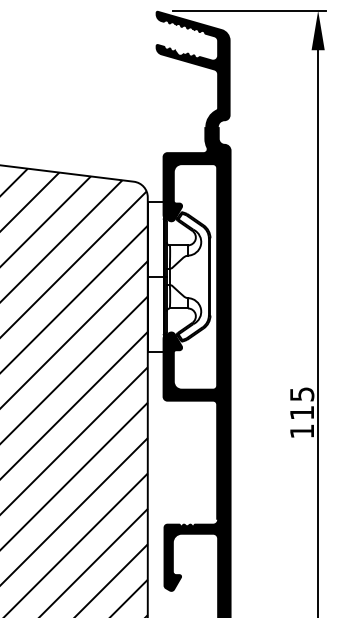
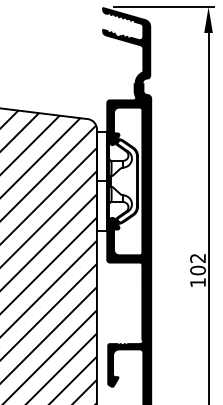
text: (302, 403) -> (198, 264), 115 -> 102

